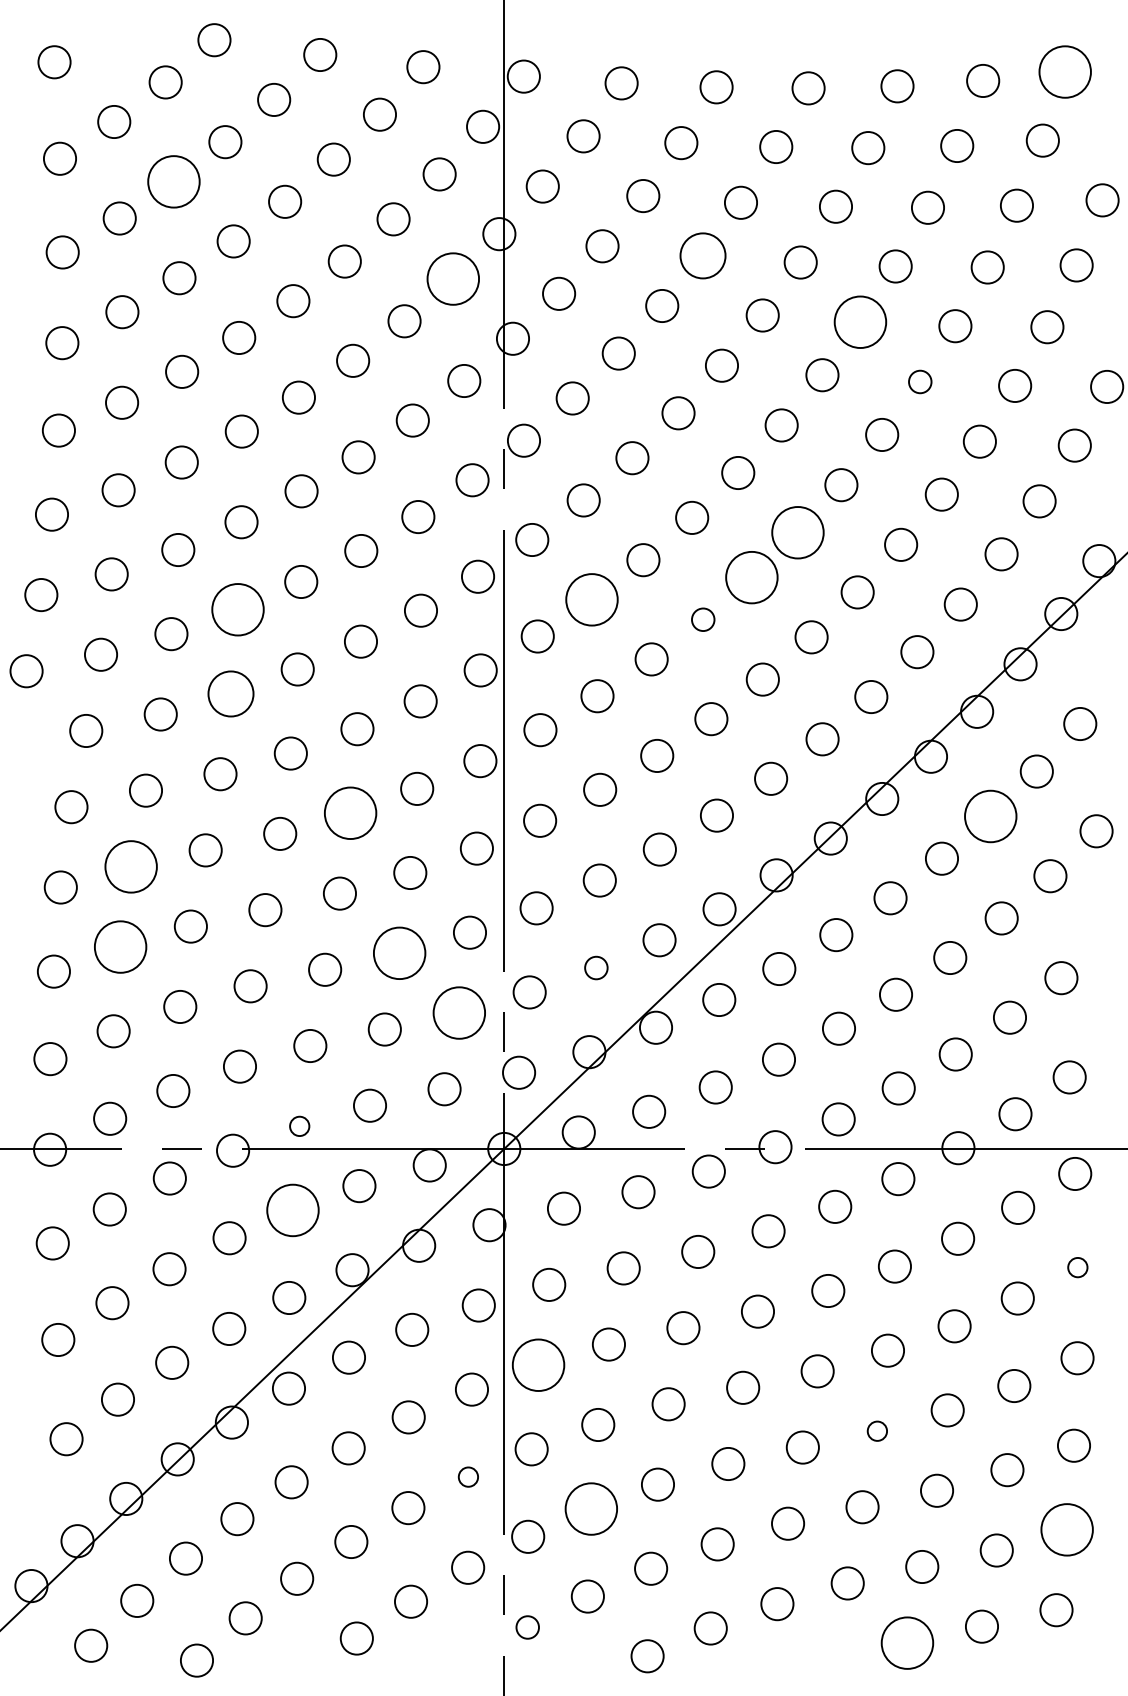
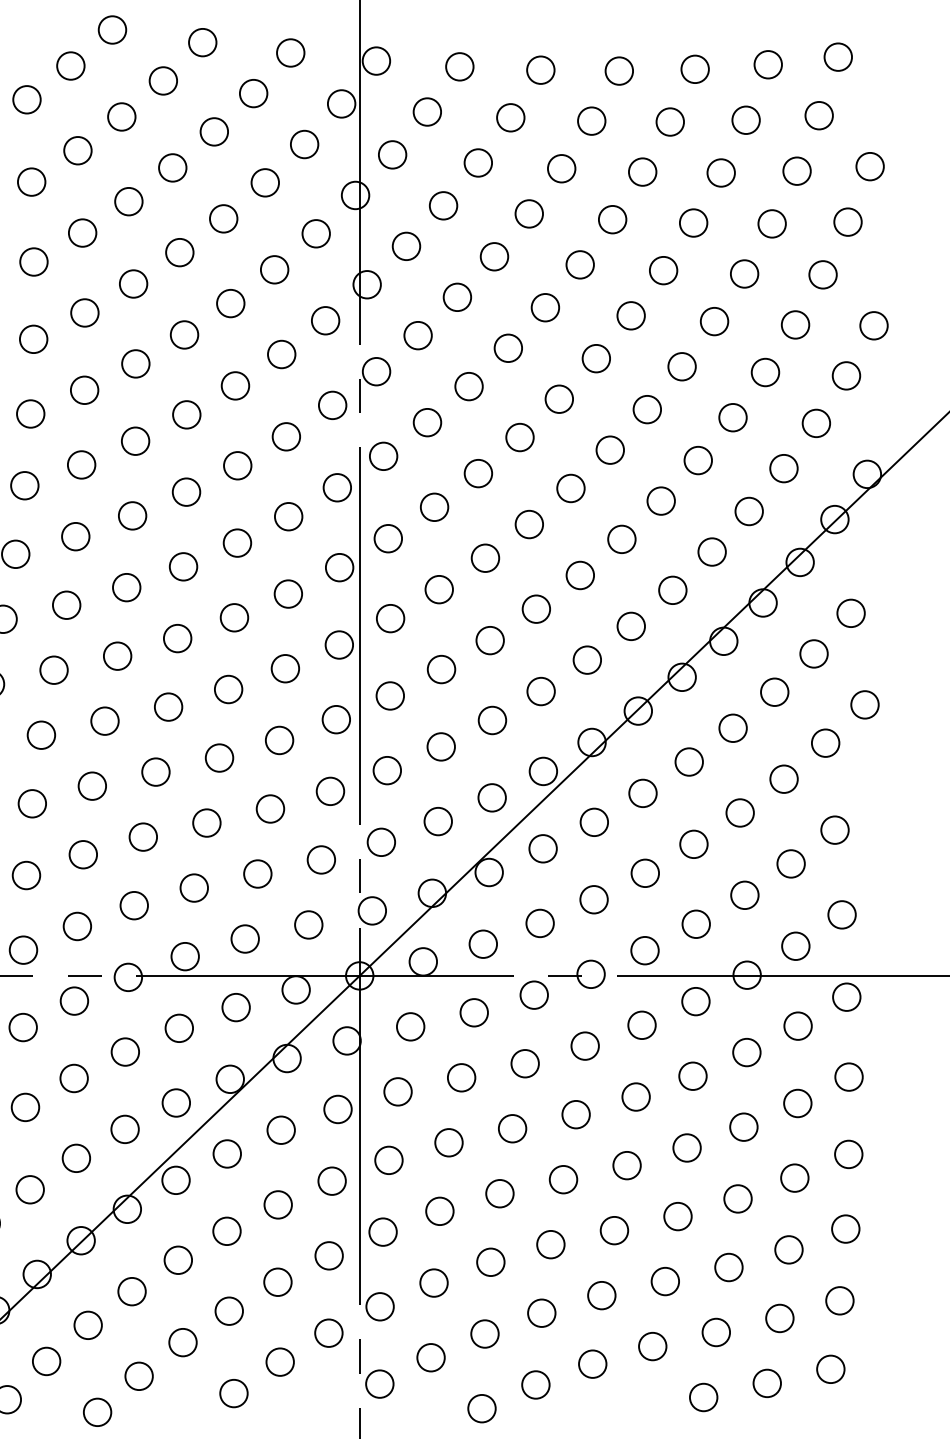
circle: (1065, 71) -> (838, 56), size x0.62
circle: (173, 181) -> (77, 150), size x0.62
circle: (702, 255) -> (528, 213), size x0.71
circle: (453, 279) -> (316, 234), size x0.62
circle: (860, 322) -> (663, 270), size x0.62
circle: (920, 381) -> (714, 321), size x1.43
circle: (797, 532) -> (609, 449), size x0.62
circle: (751, 577) -> (570, 488), size x0.62
circle: (591, 599) -> (434, 507), size x0.62
circle: (237, 609) -> (132, 515), size x0.62
circle: (703, 619) -> (529, 524), size x1.43
circle: (231, 693) -> (127, 587), size x0.71
circle: (350, 813) -> (228, 689), size x0.62
circle: (990, 816) -> (774, 692), size x0.62
circle: (131, 866) -> (41, 734), size x0.62
circle: (120, 947) -> (32, 804), size x0.62
circle: (399, 953) -> (270, 809), size x0.62
circle: (596, 967) -> (438, 821), size x1.43
circle: (459, 1012) -> (321, 859), size x0.62
circle: (299, 1126) -> (185, 956), size x1.67
circle: (292, 1210) -> (179, 1028), size x0.62
circle: (1077, 1267) -> (848, 1077), size x1.67
circle: (538, 1365) -> (388, 1160), size x0.62
circle: (877, 1431) -> (678, 1216), size x1.67
circle: (468, 1477) -> (329, 1256), size x1.67
circle: (591, 1508) -> (434, 1282), size x0.62
circle: (1067, 1529) -> (840, 1300), size x0.62
circle: (527, 1627) -> (379, 1384), size x1.43
circle: (907, 1643) -> (703, 1397), size x0.62

